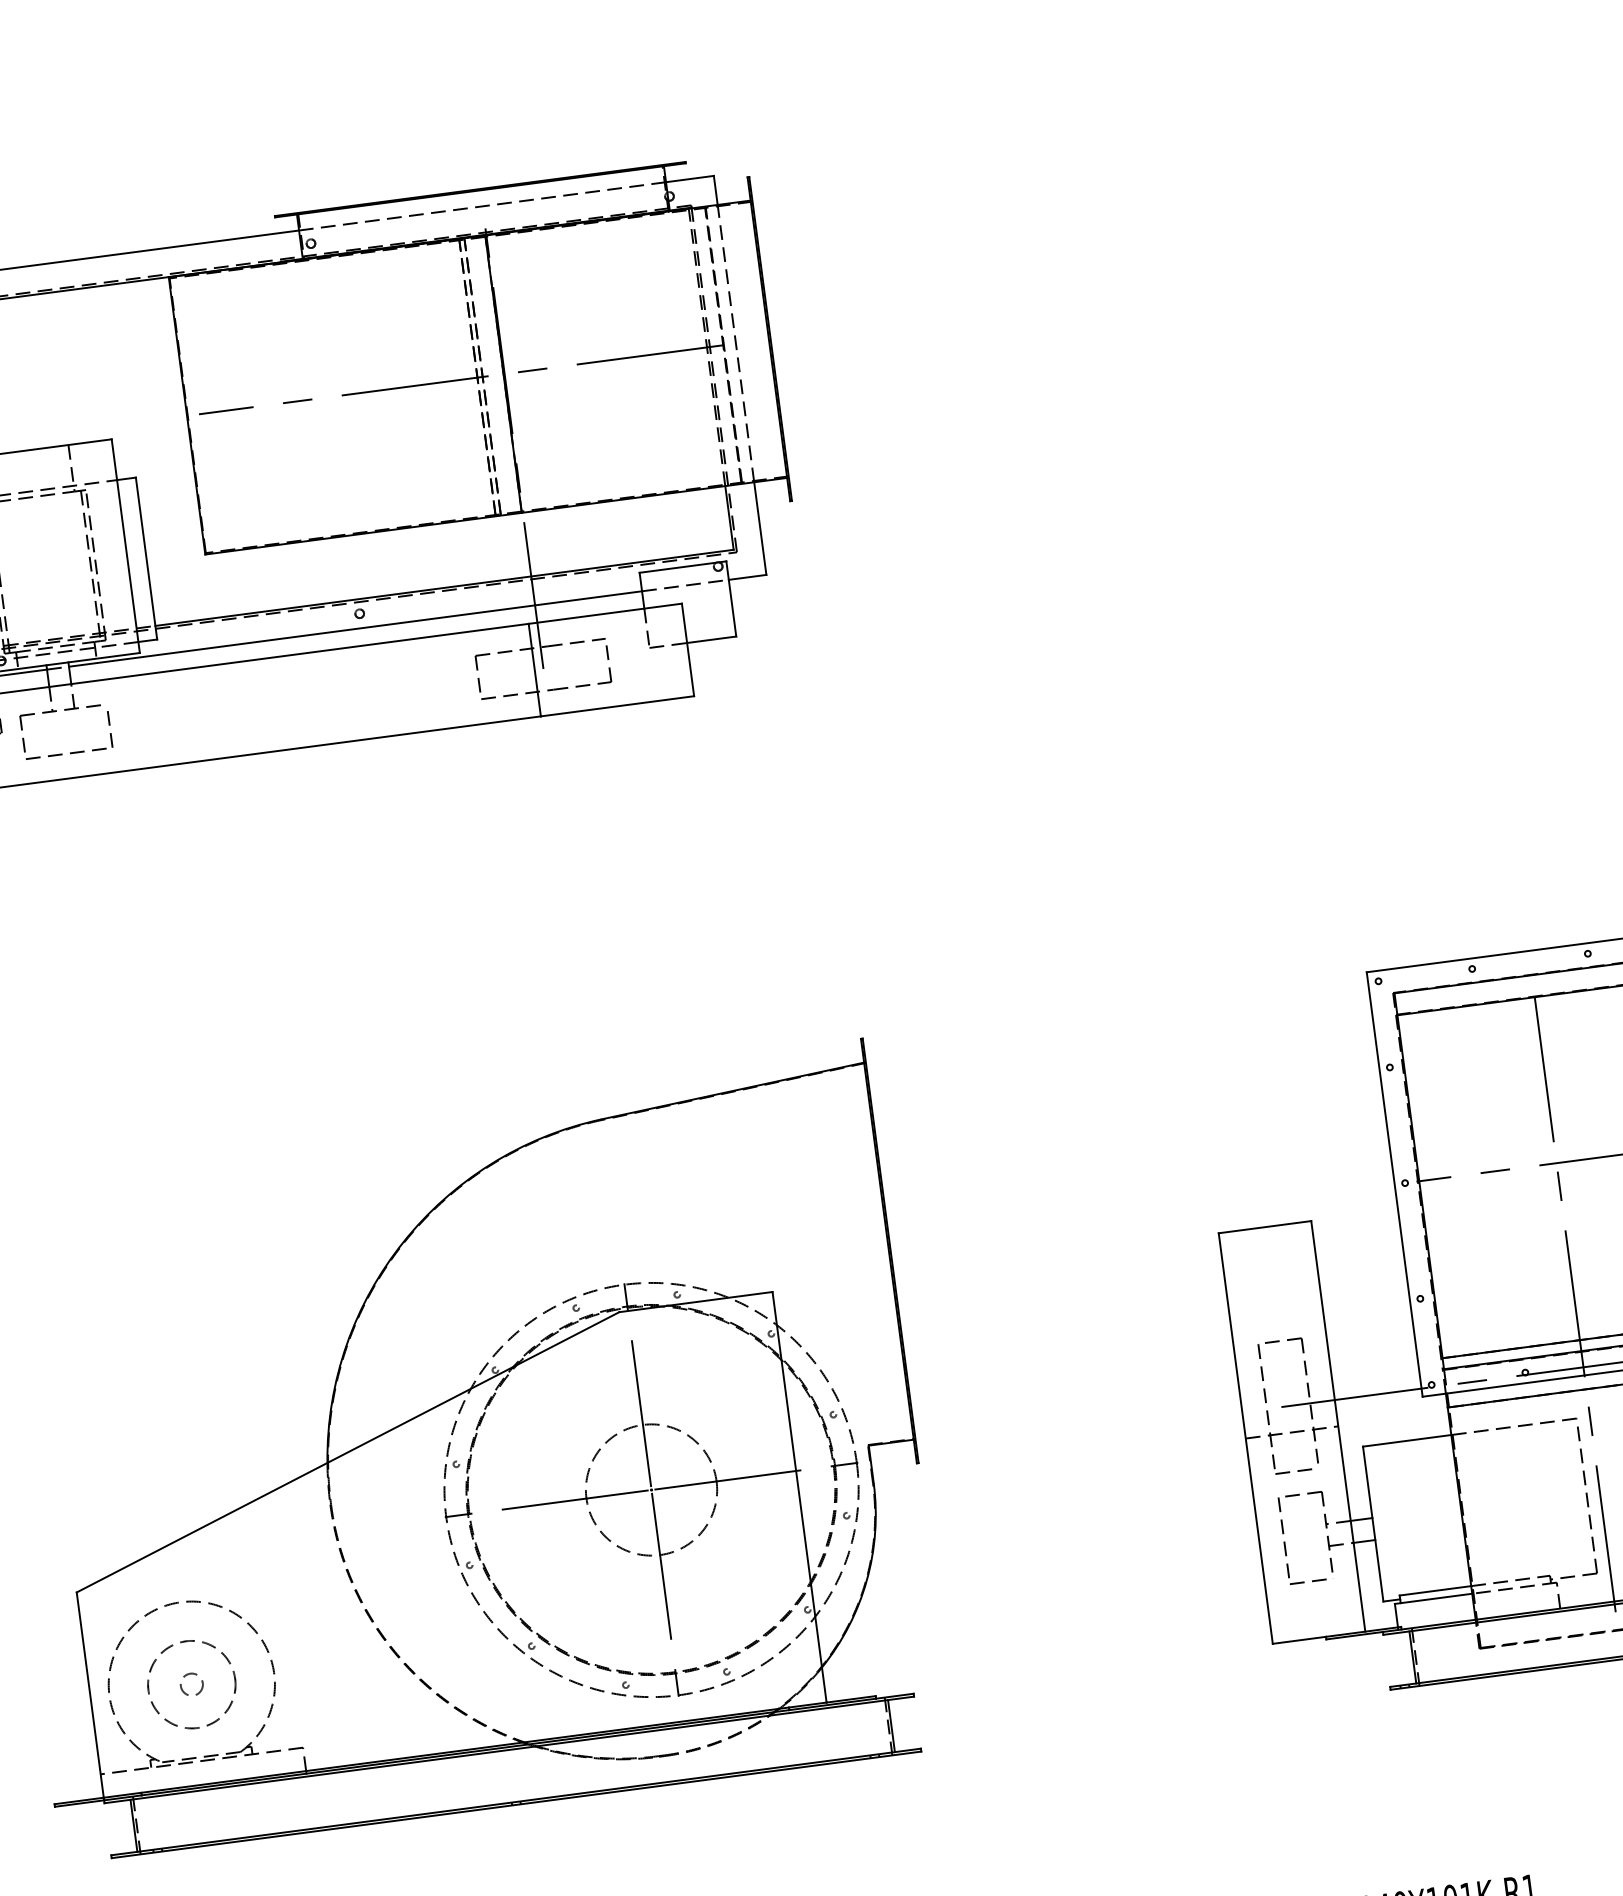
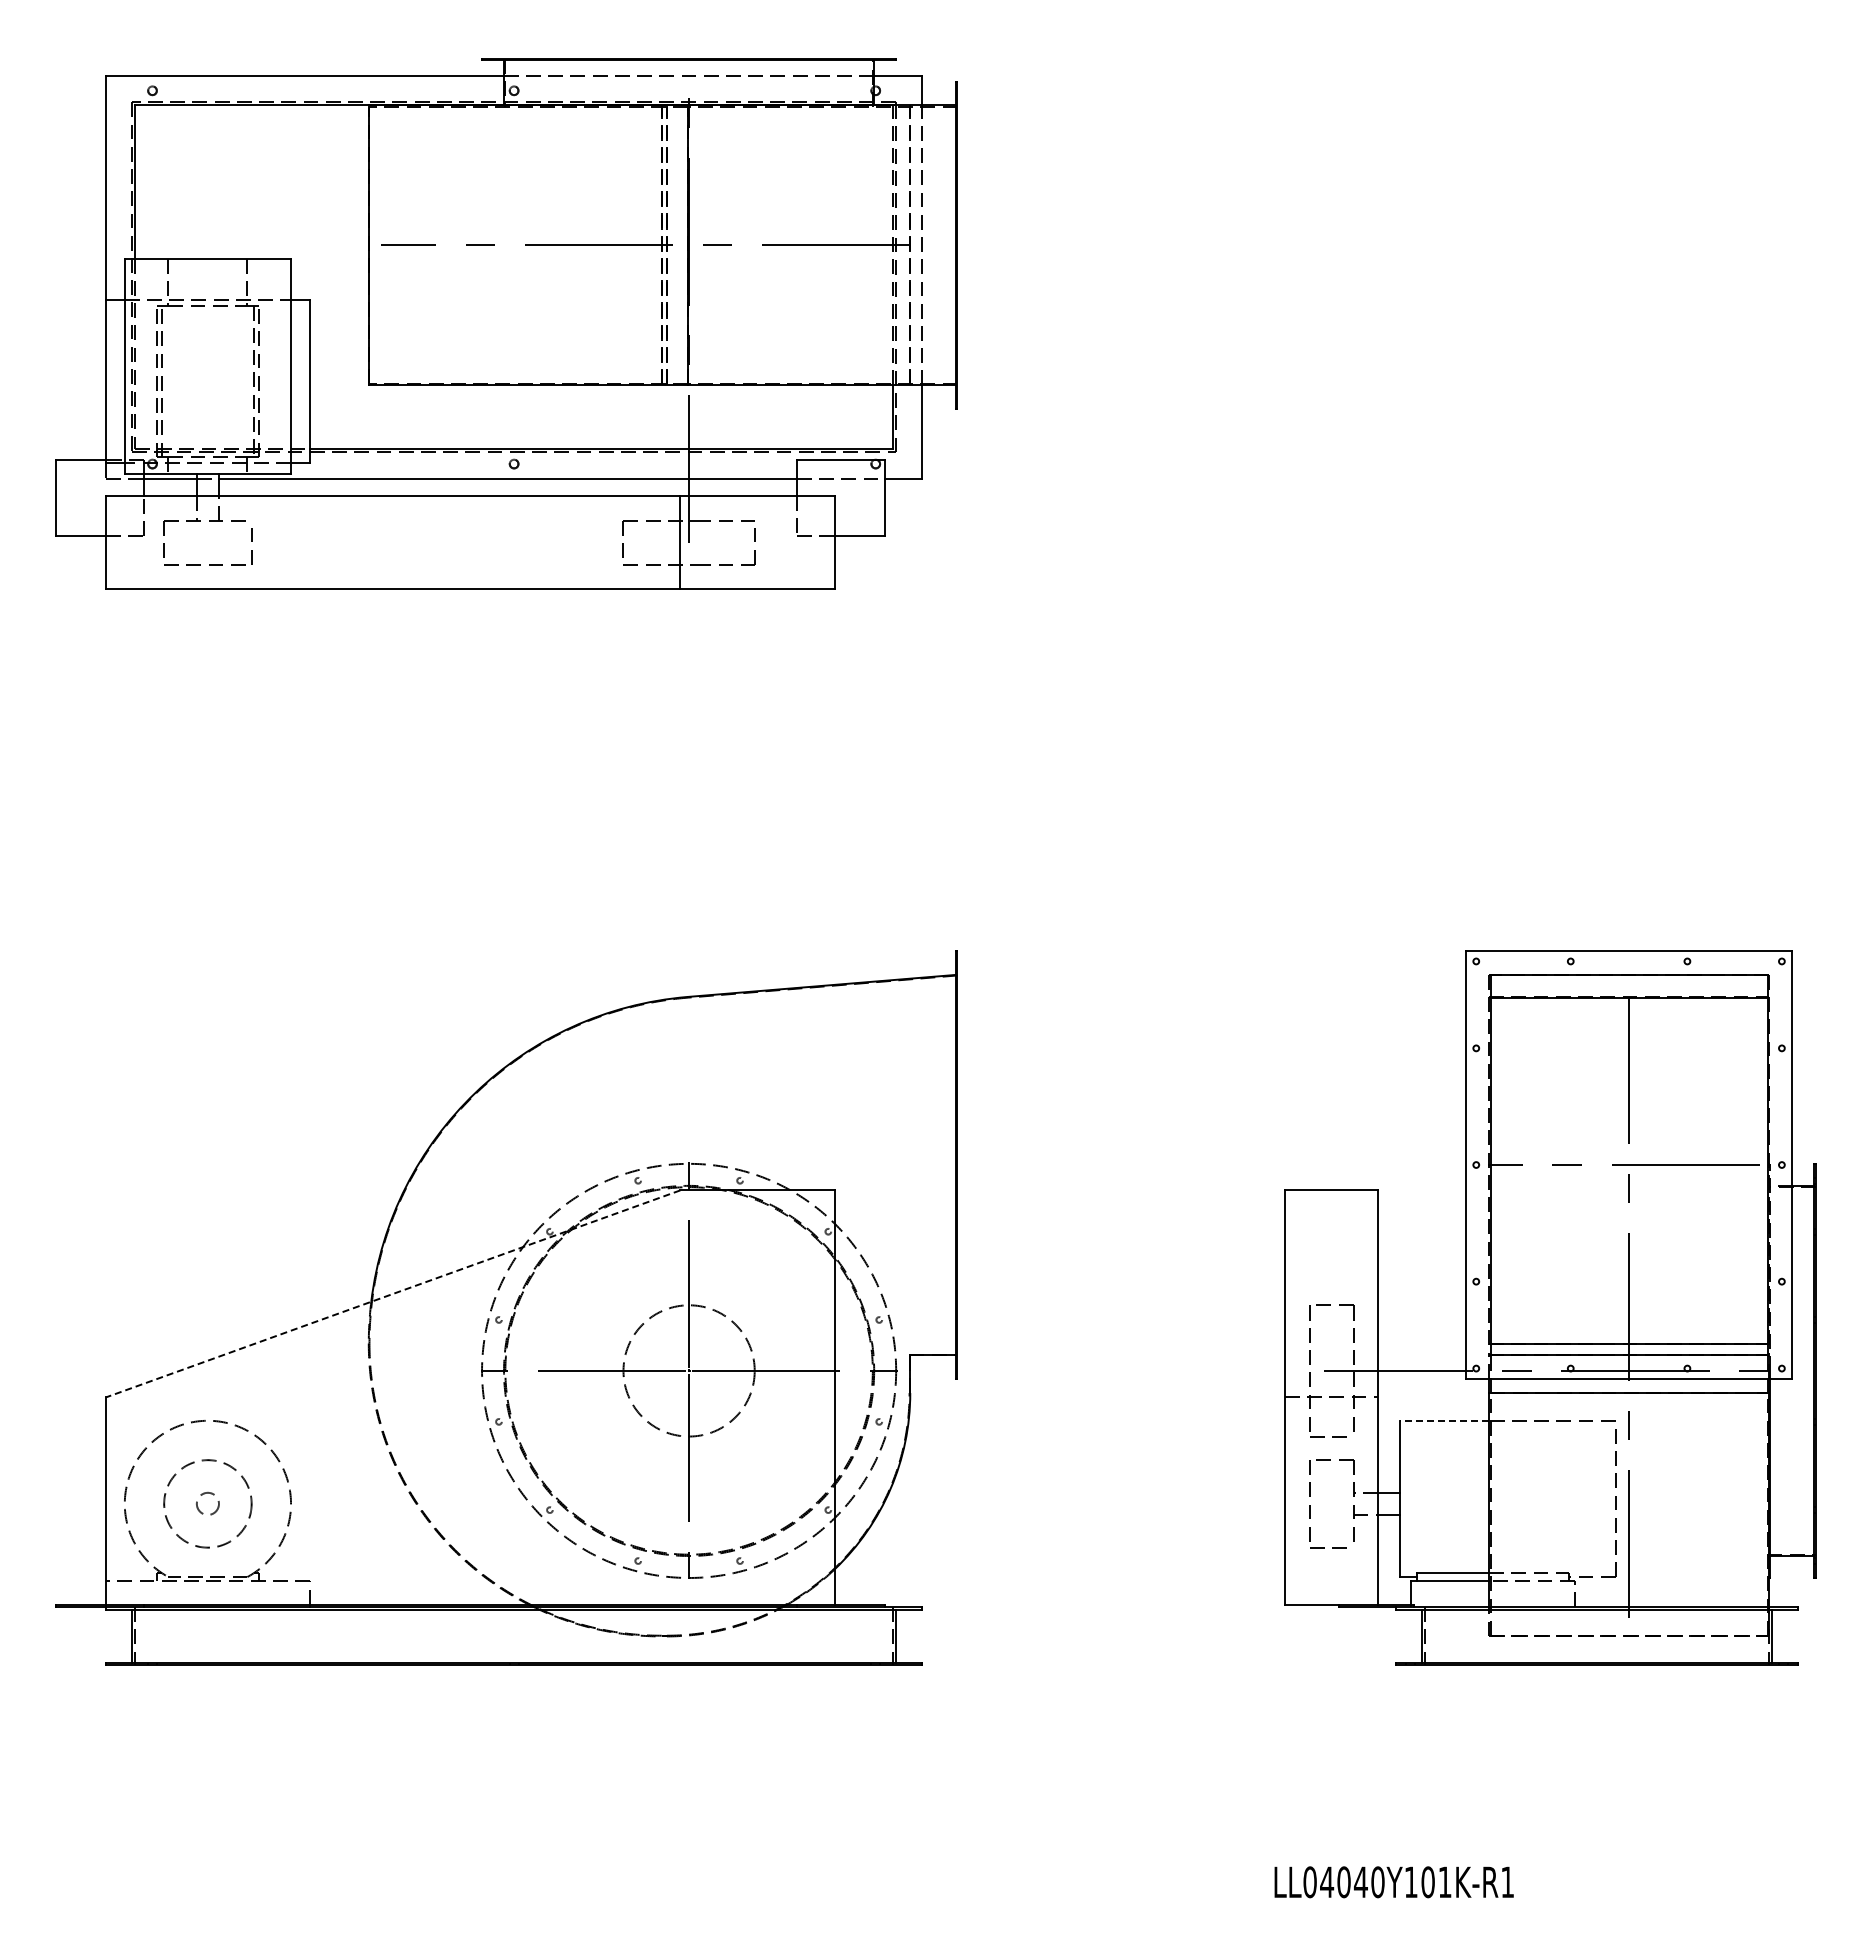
line: (1406, 1440) -> (1444, 1420), solid -> dashed
line: (347, 1452) -> (392, 1294), solid -> dashed

